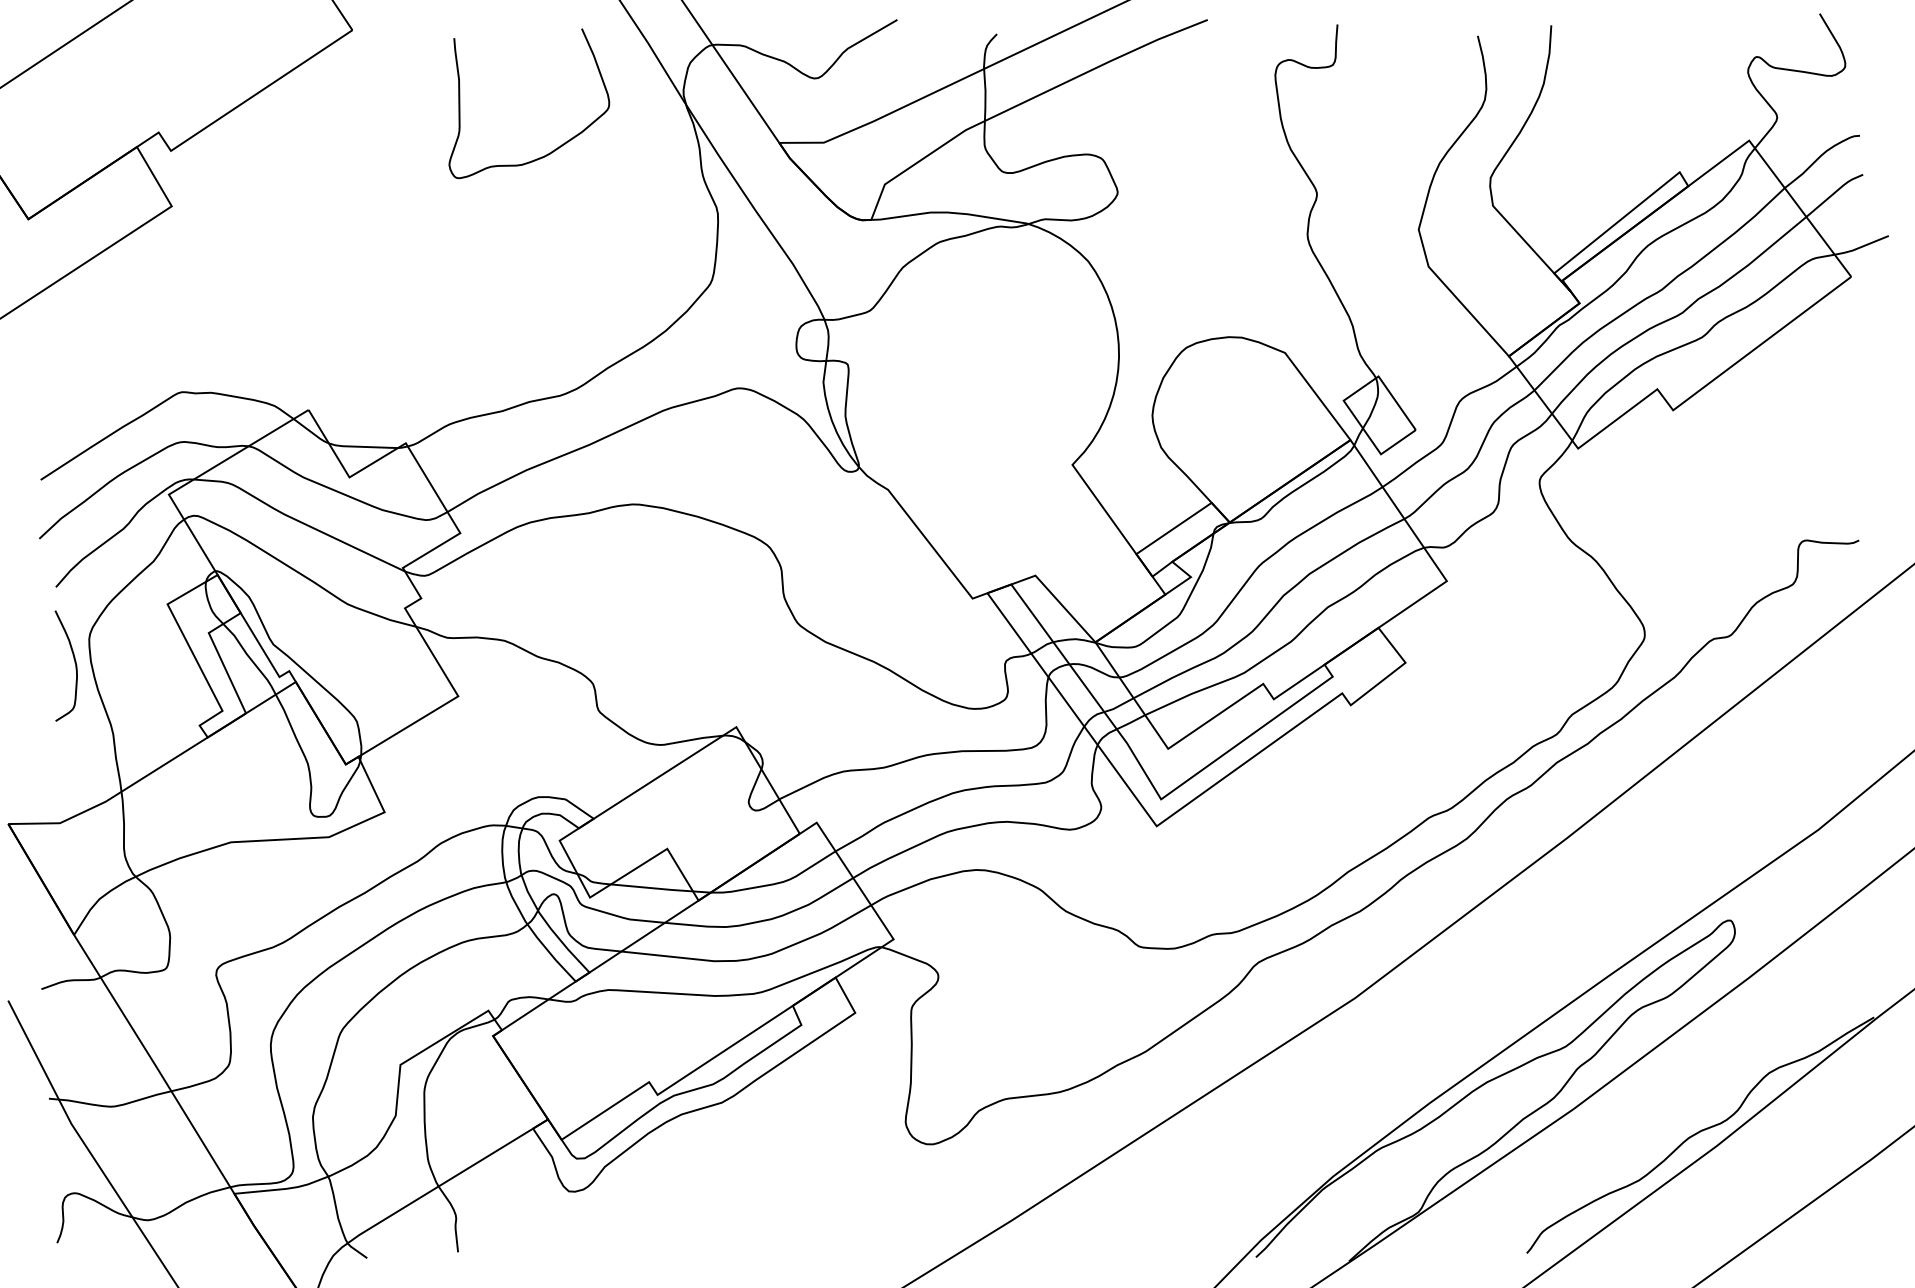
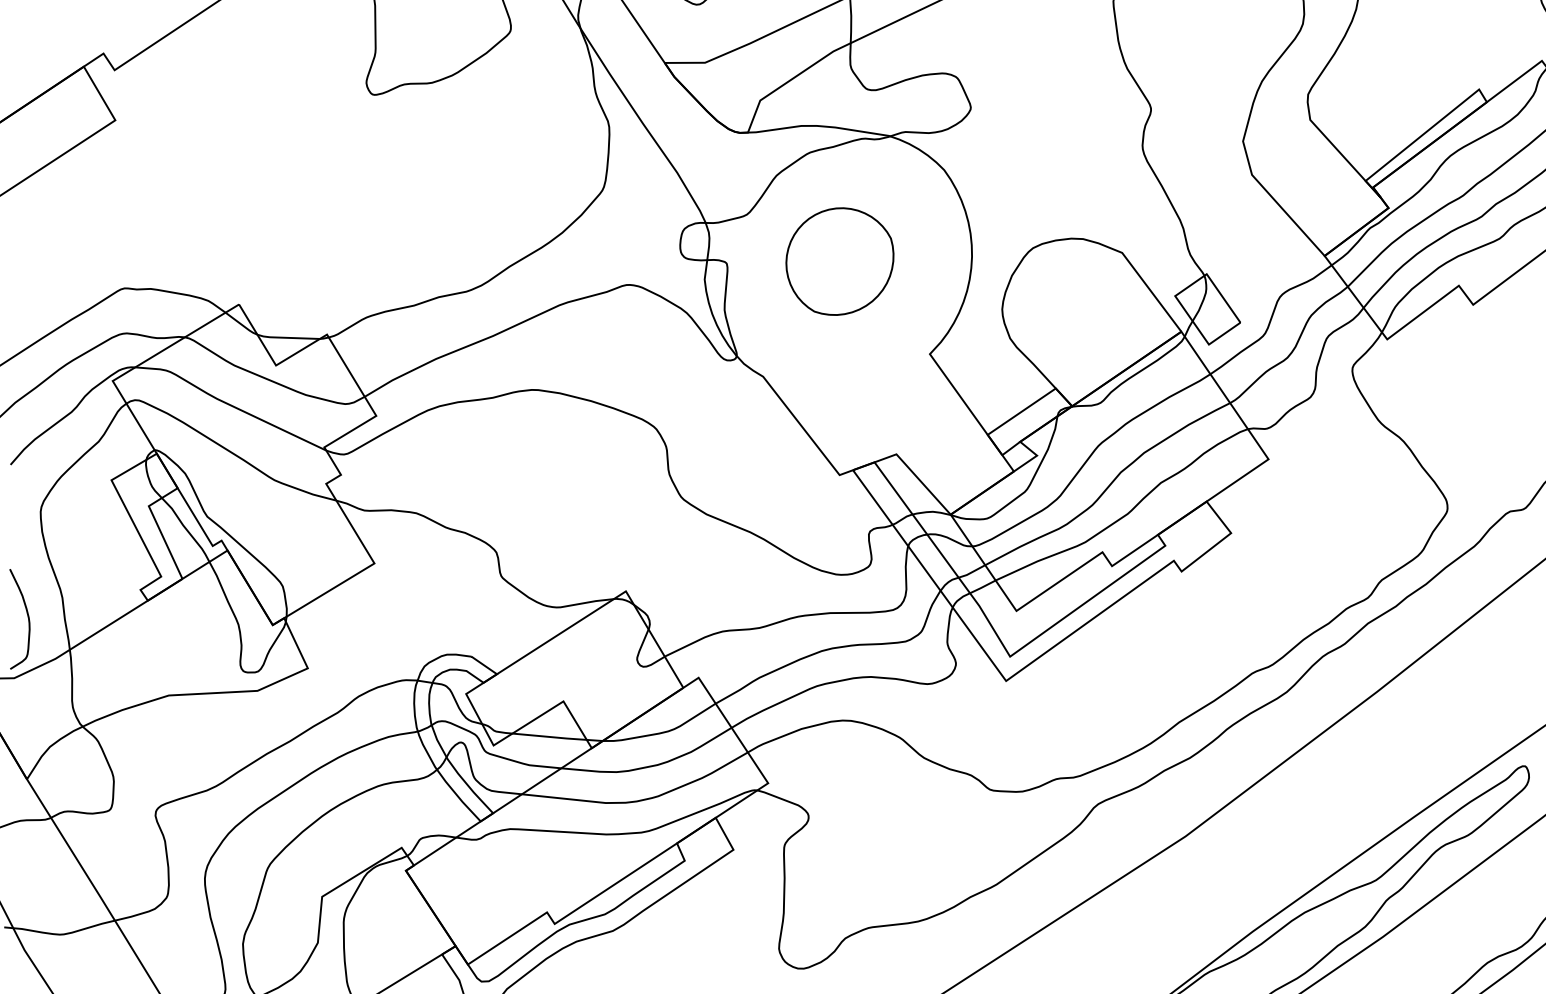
part: (972, 362) -> (839, 261), added
curve: (74, 663) -> (27, 616), moved

